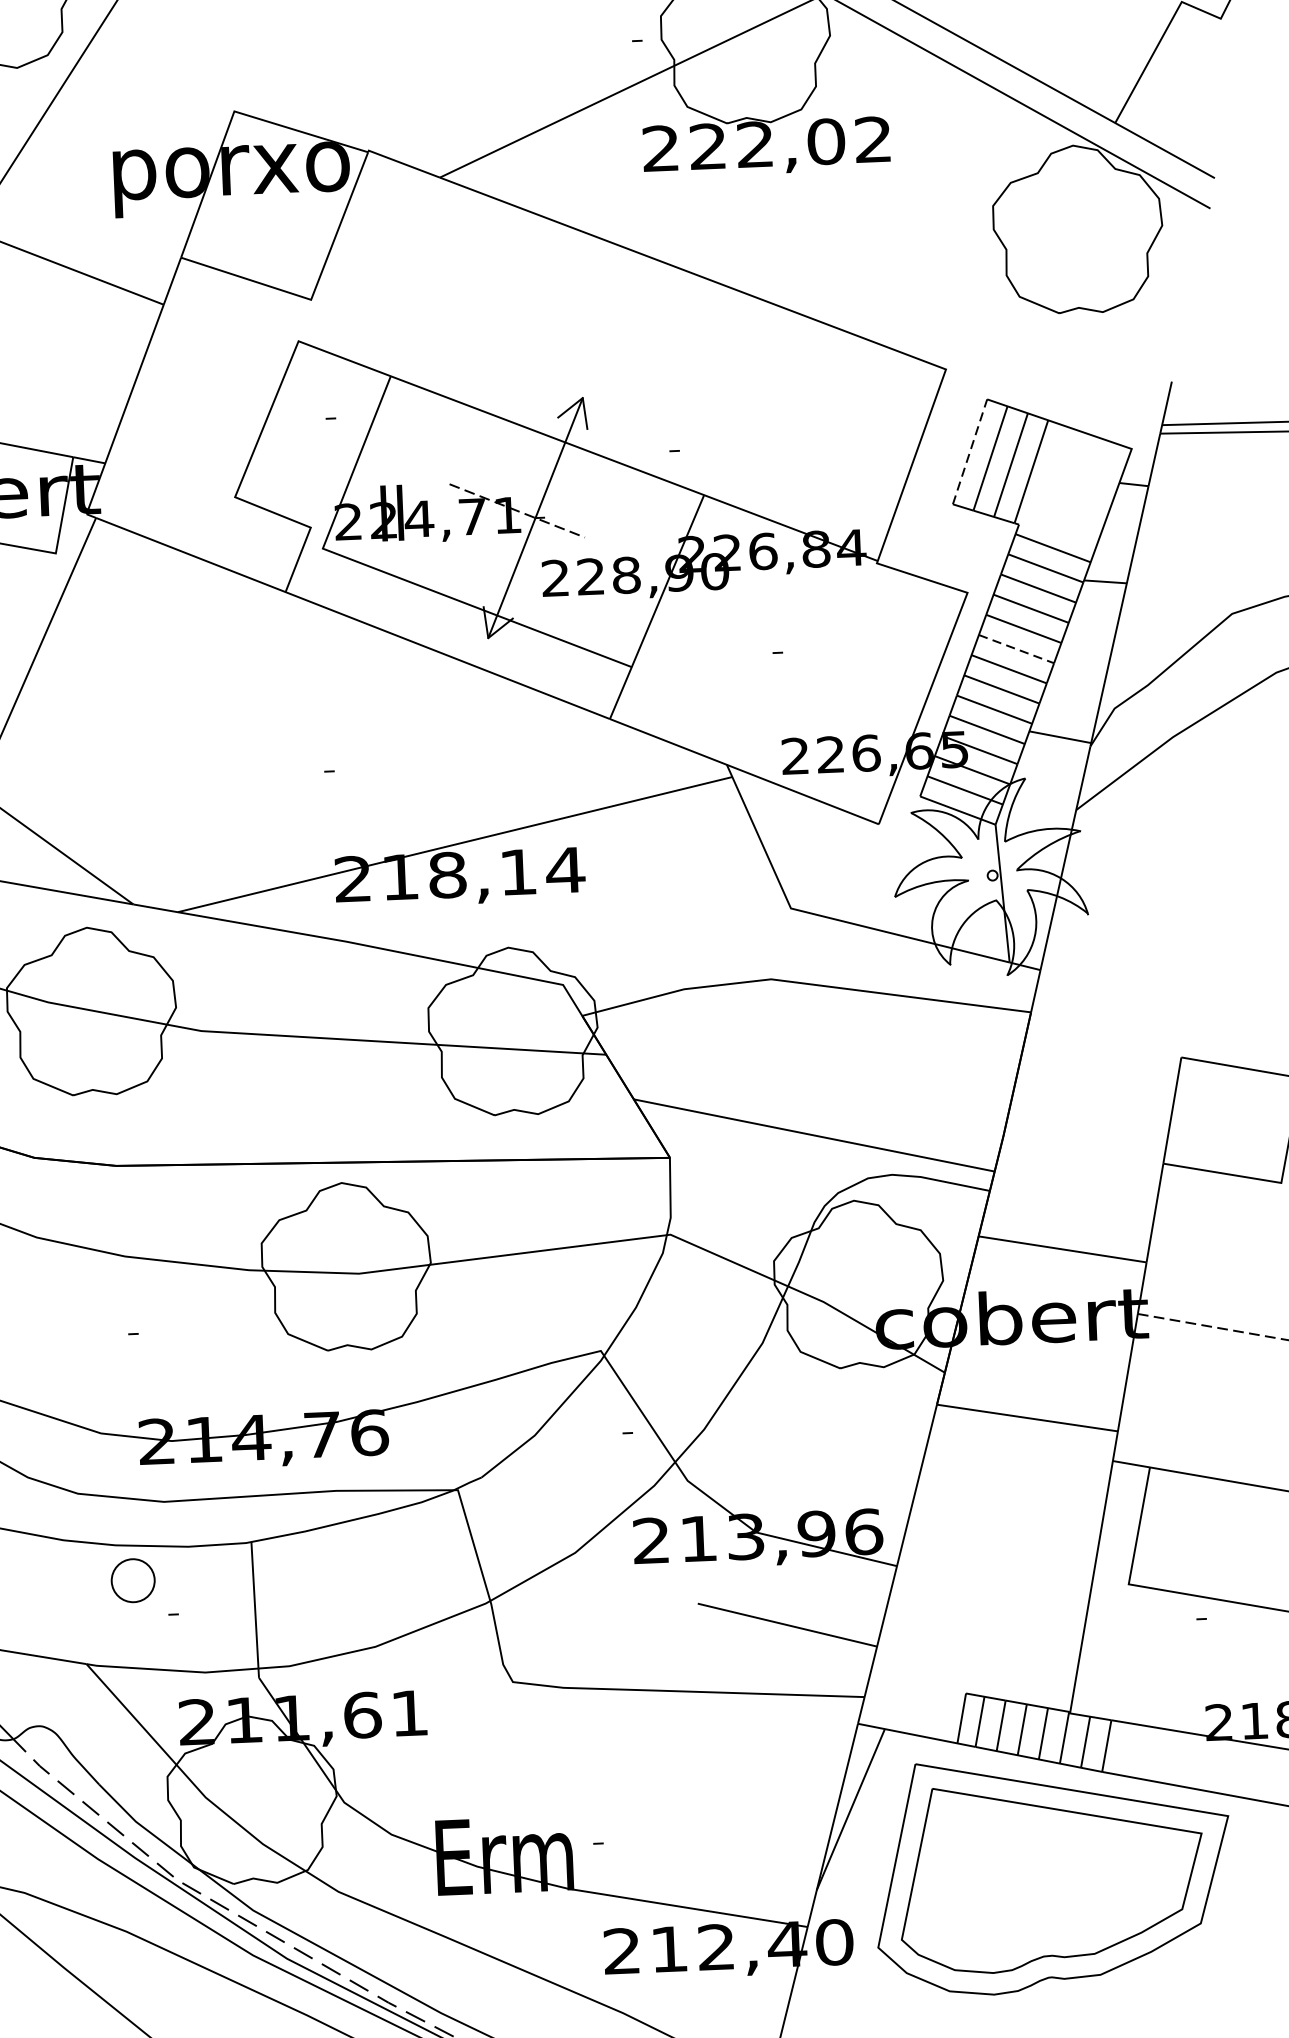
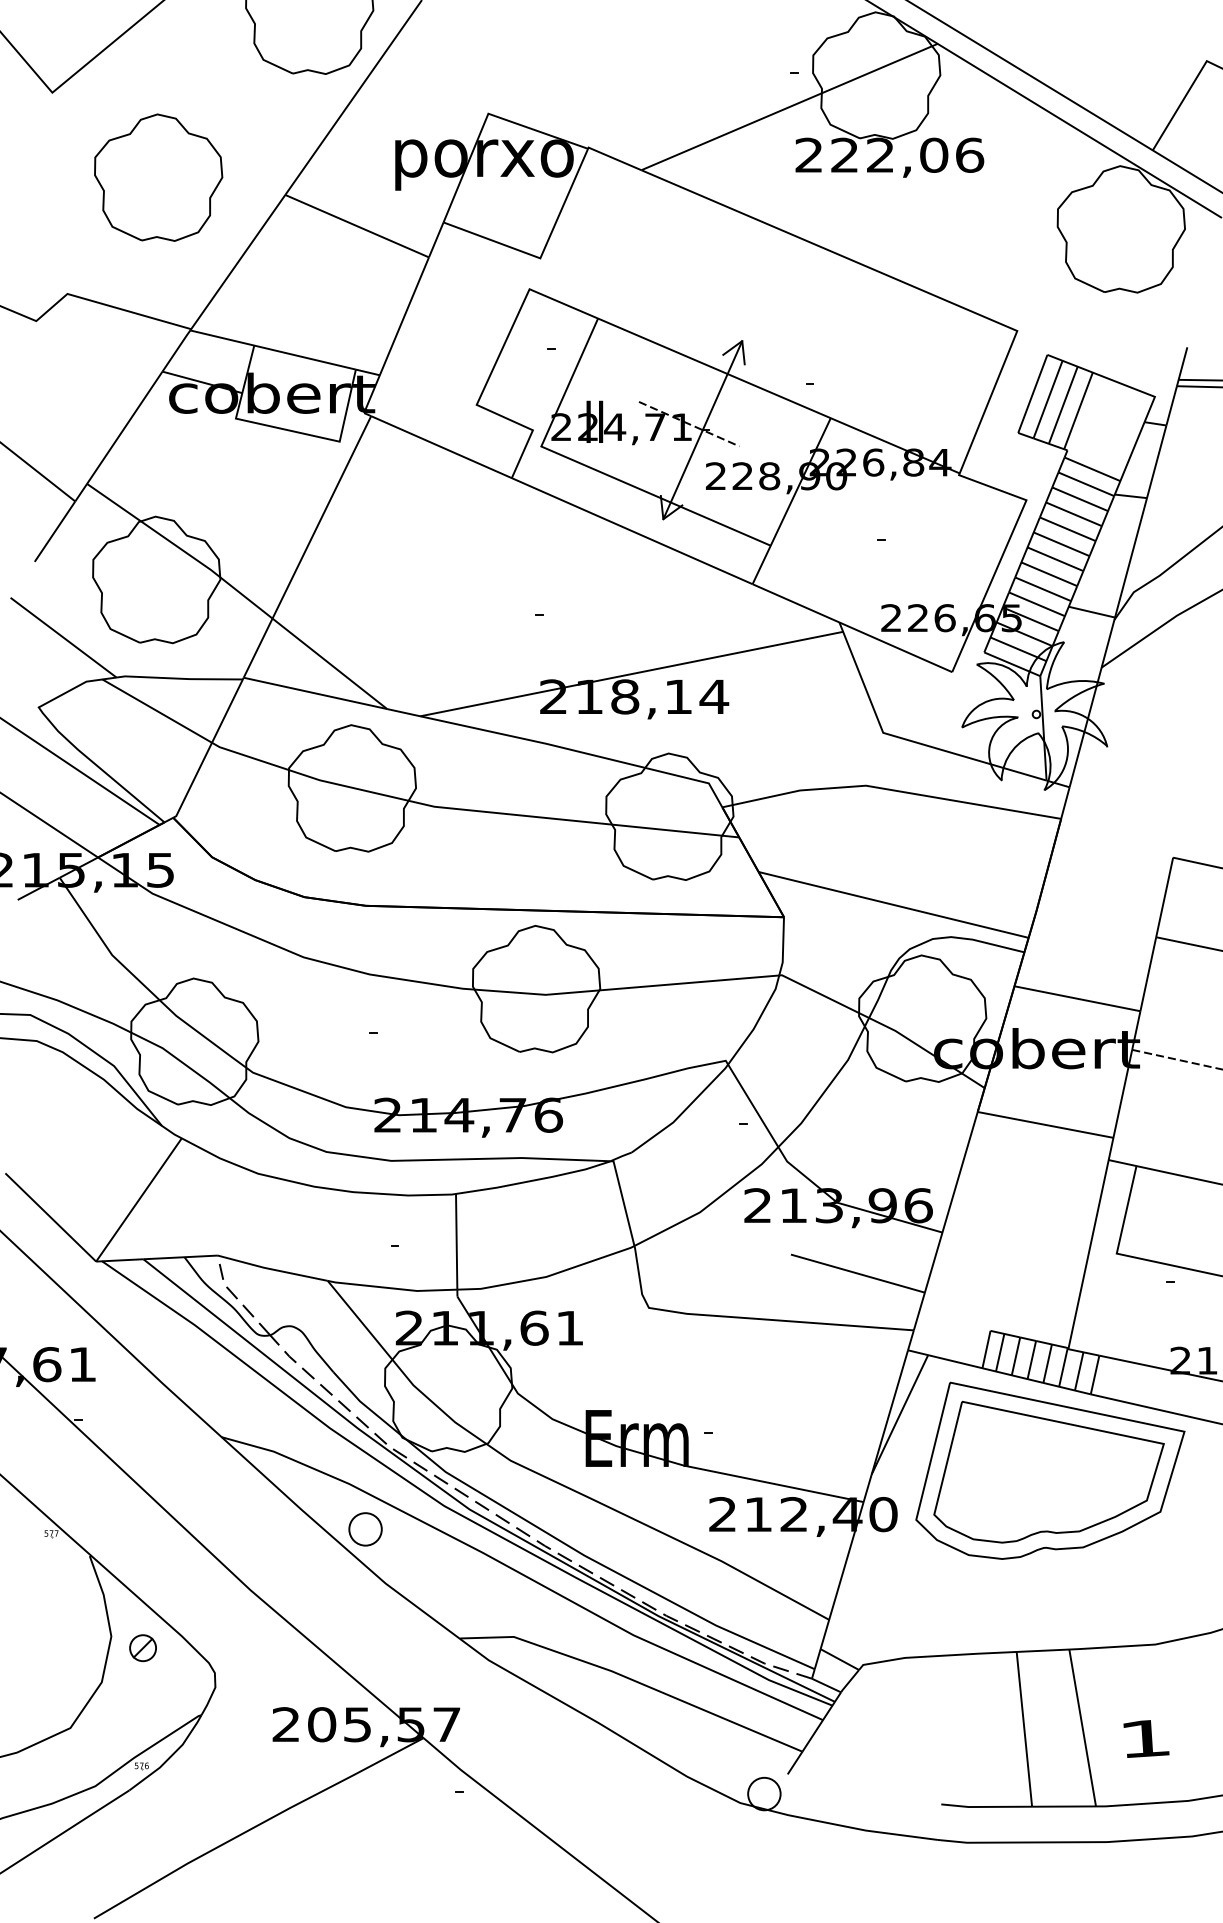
text: (874, 138) -> (970, 154), 222,02 -> 222,06
line: (969, 451) -> (1032, 393), dashed -> solid
line: (1017, 649) -> (1062, 544), dashed -> solid
part: (133, 1580) -> (365, 1529), moved

